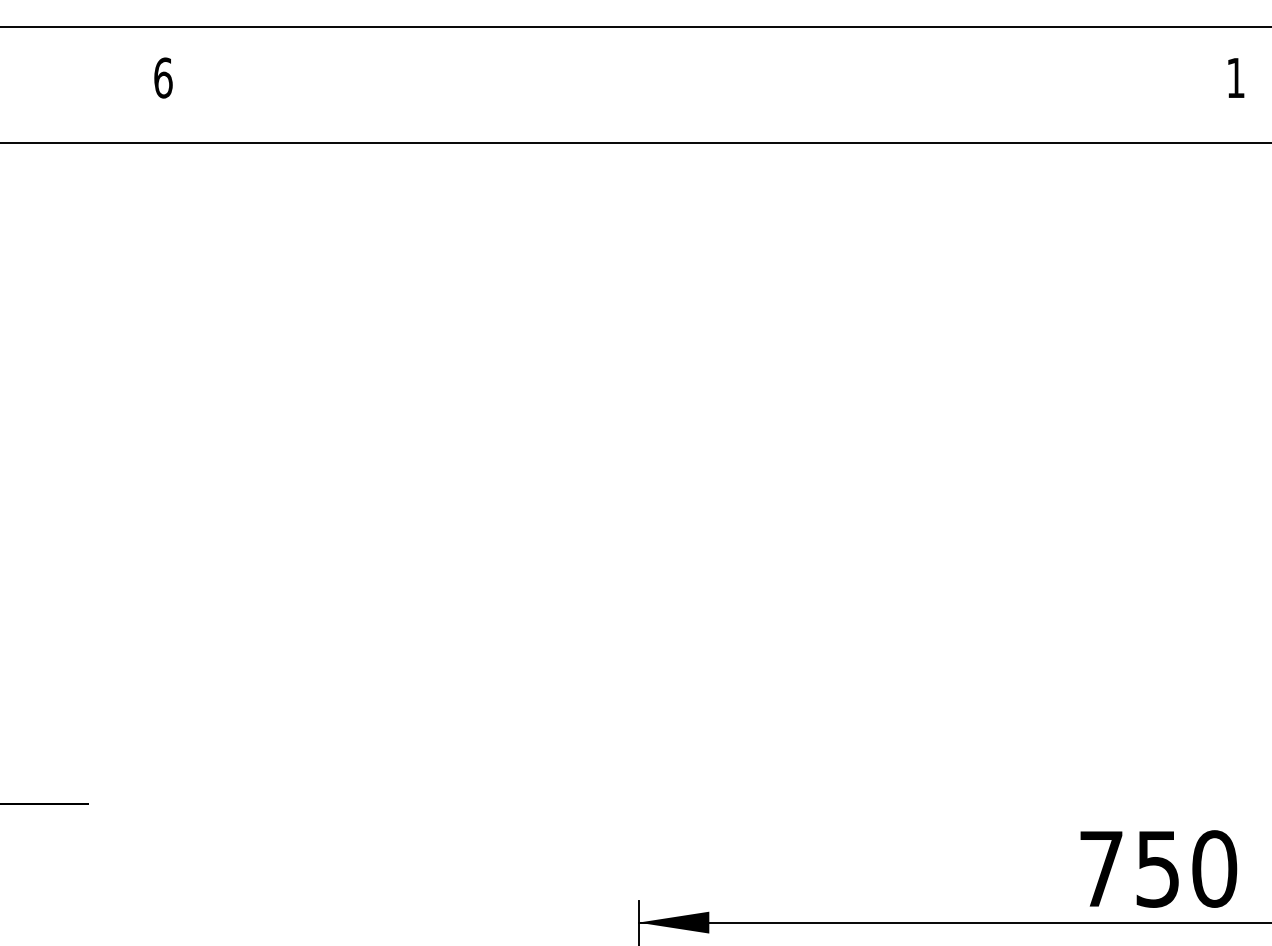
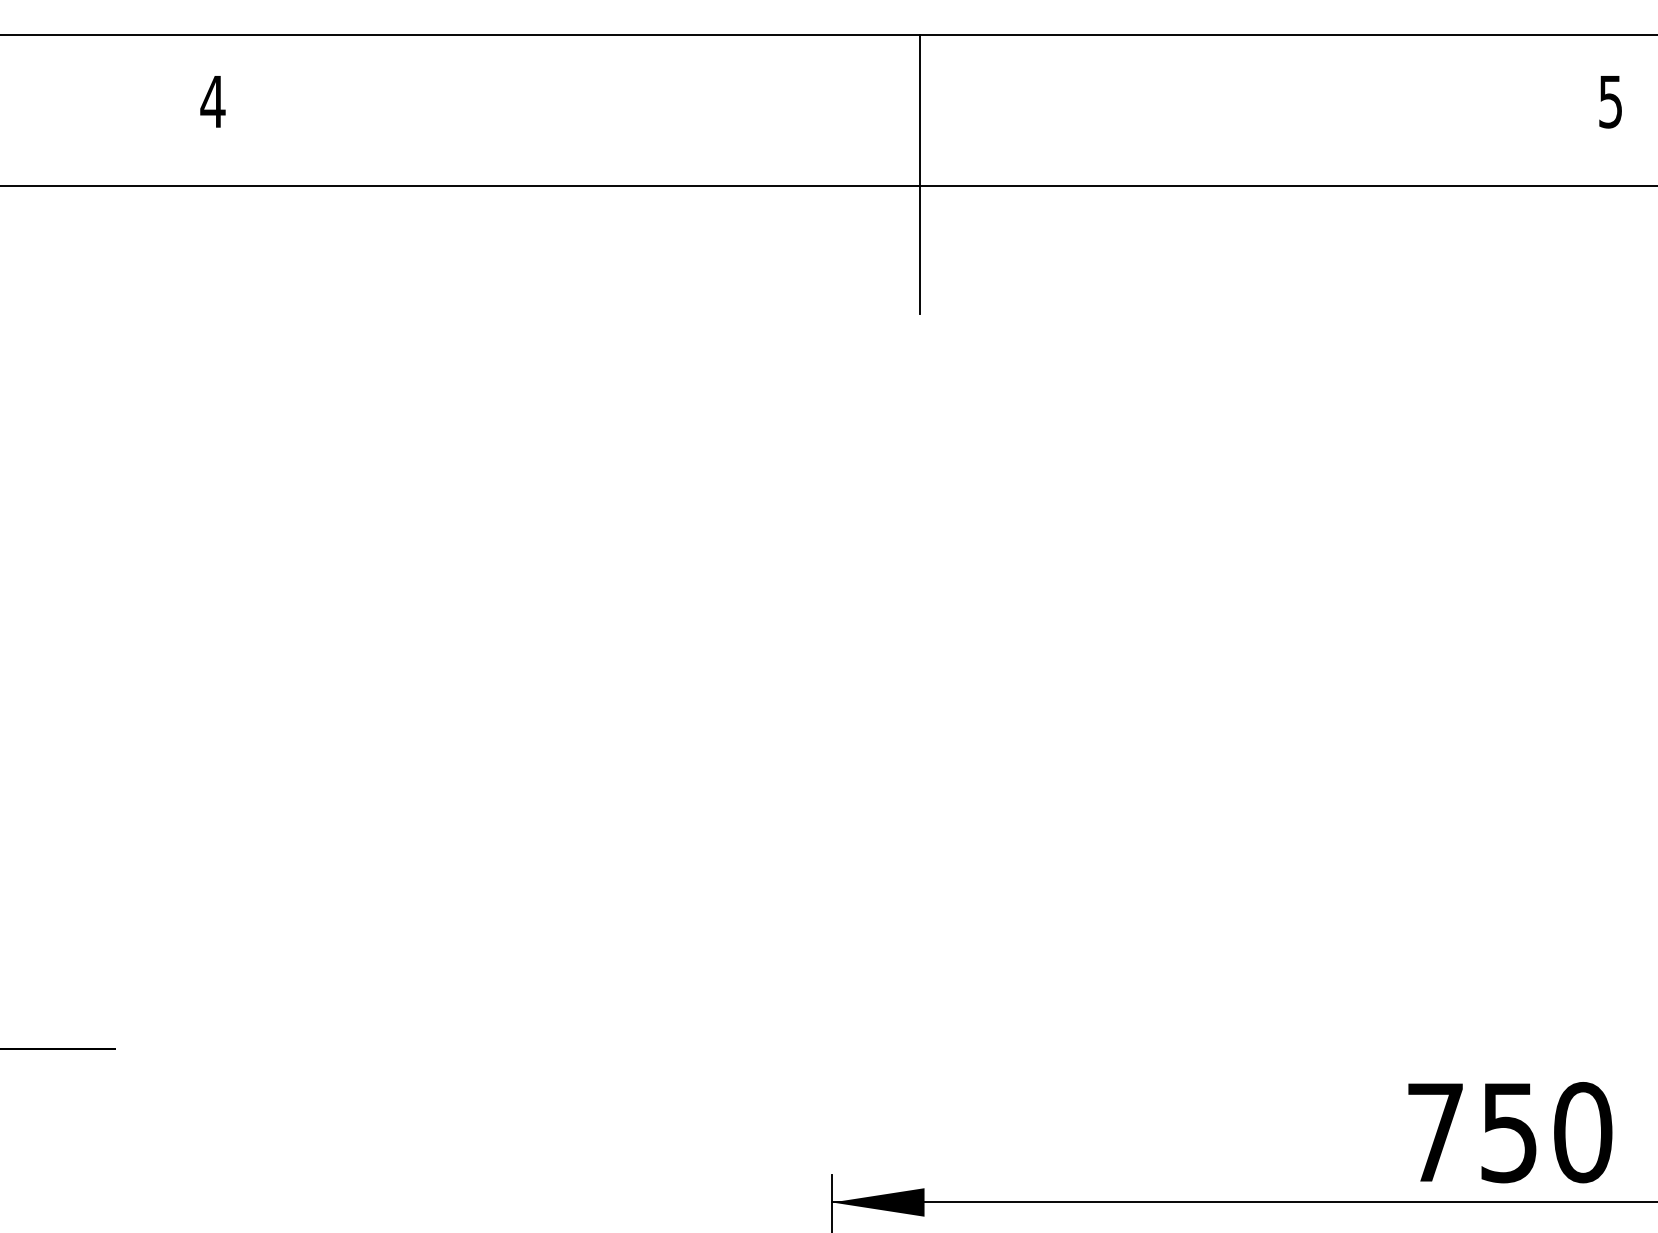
text: (162, 77) -> (211, 101), 6 -> 4
text: (1235, 78) -> (1610, 102), 1 -> 5
line: (705, 133) -> (919, 174), added

